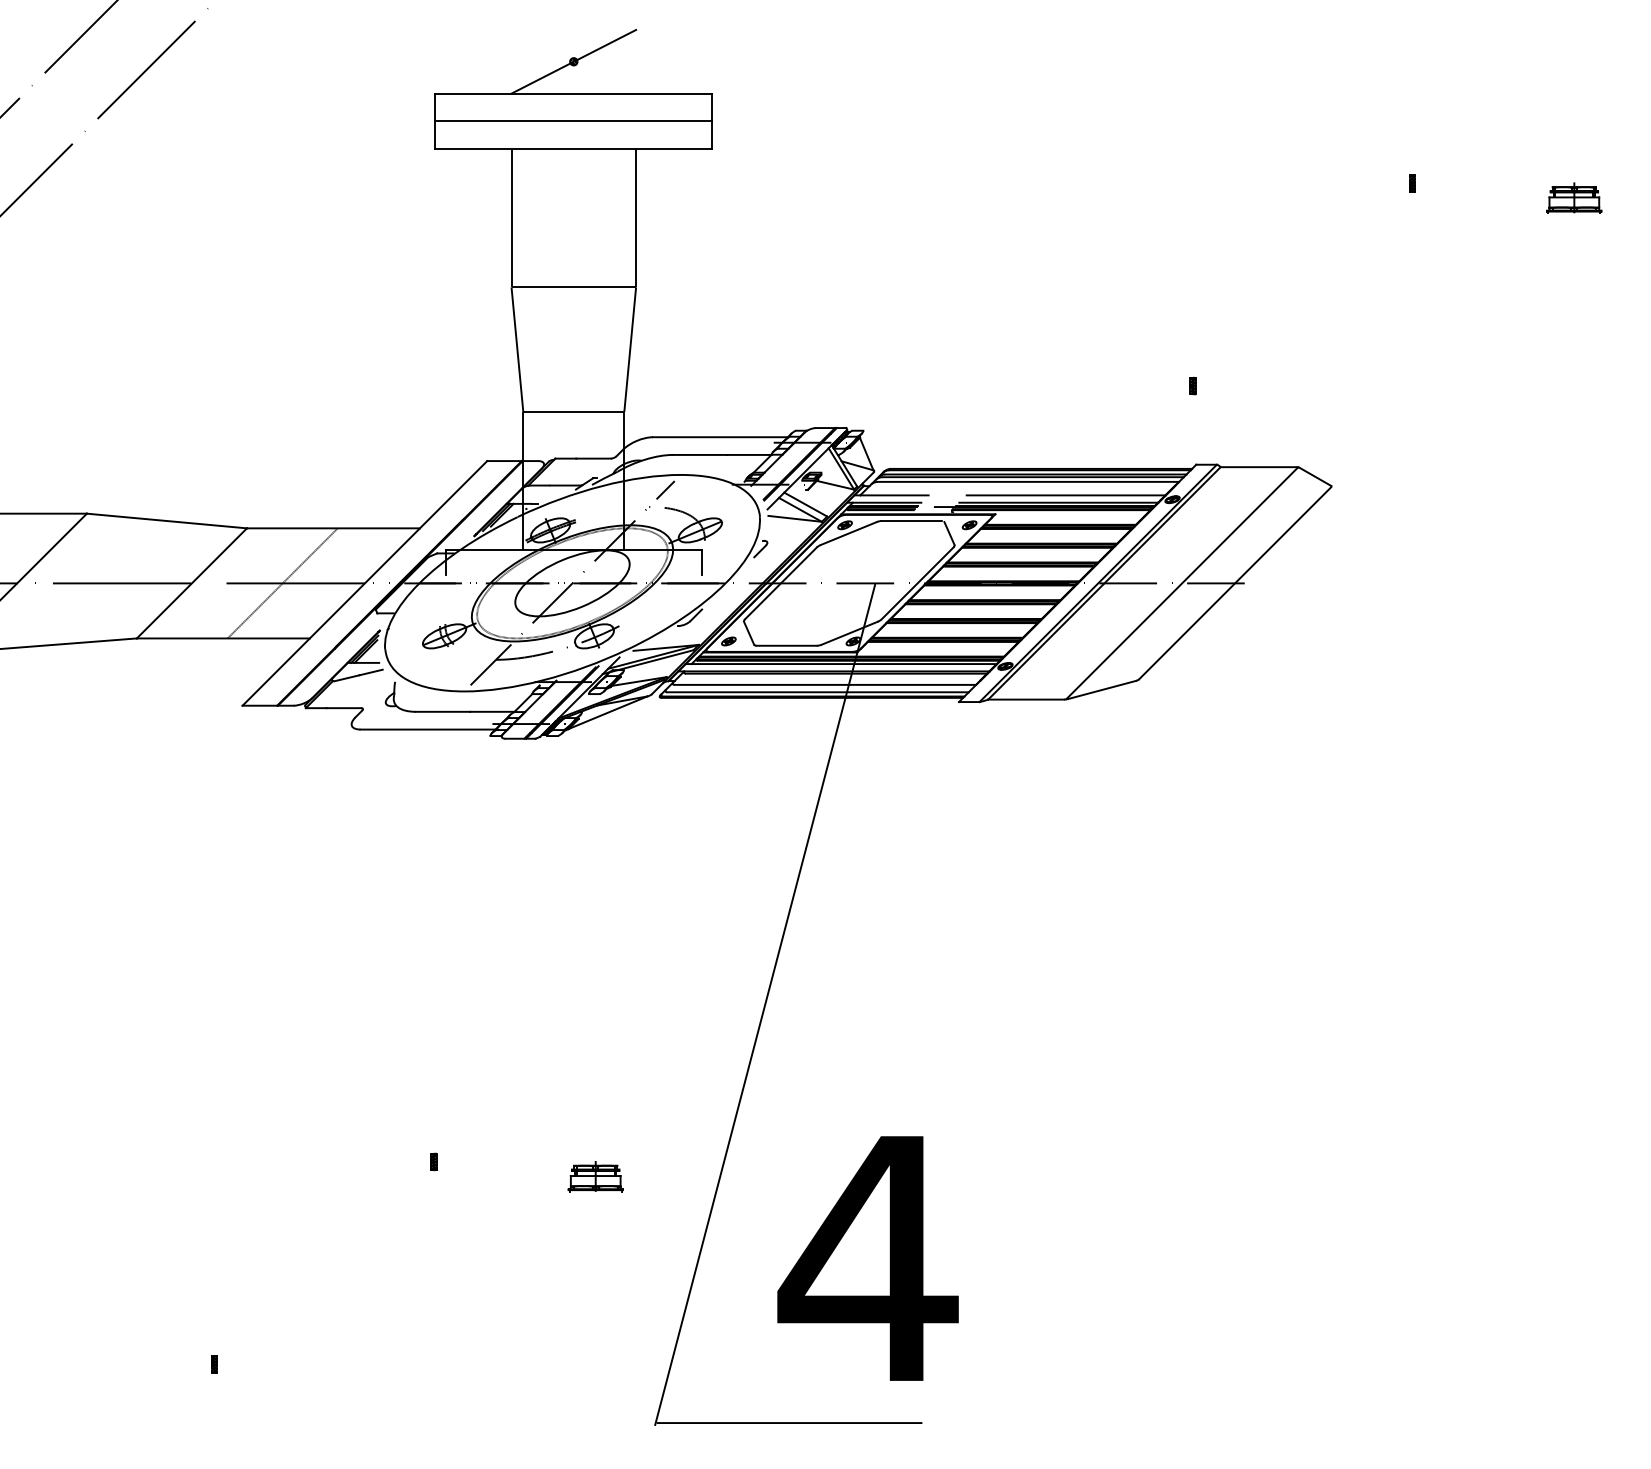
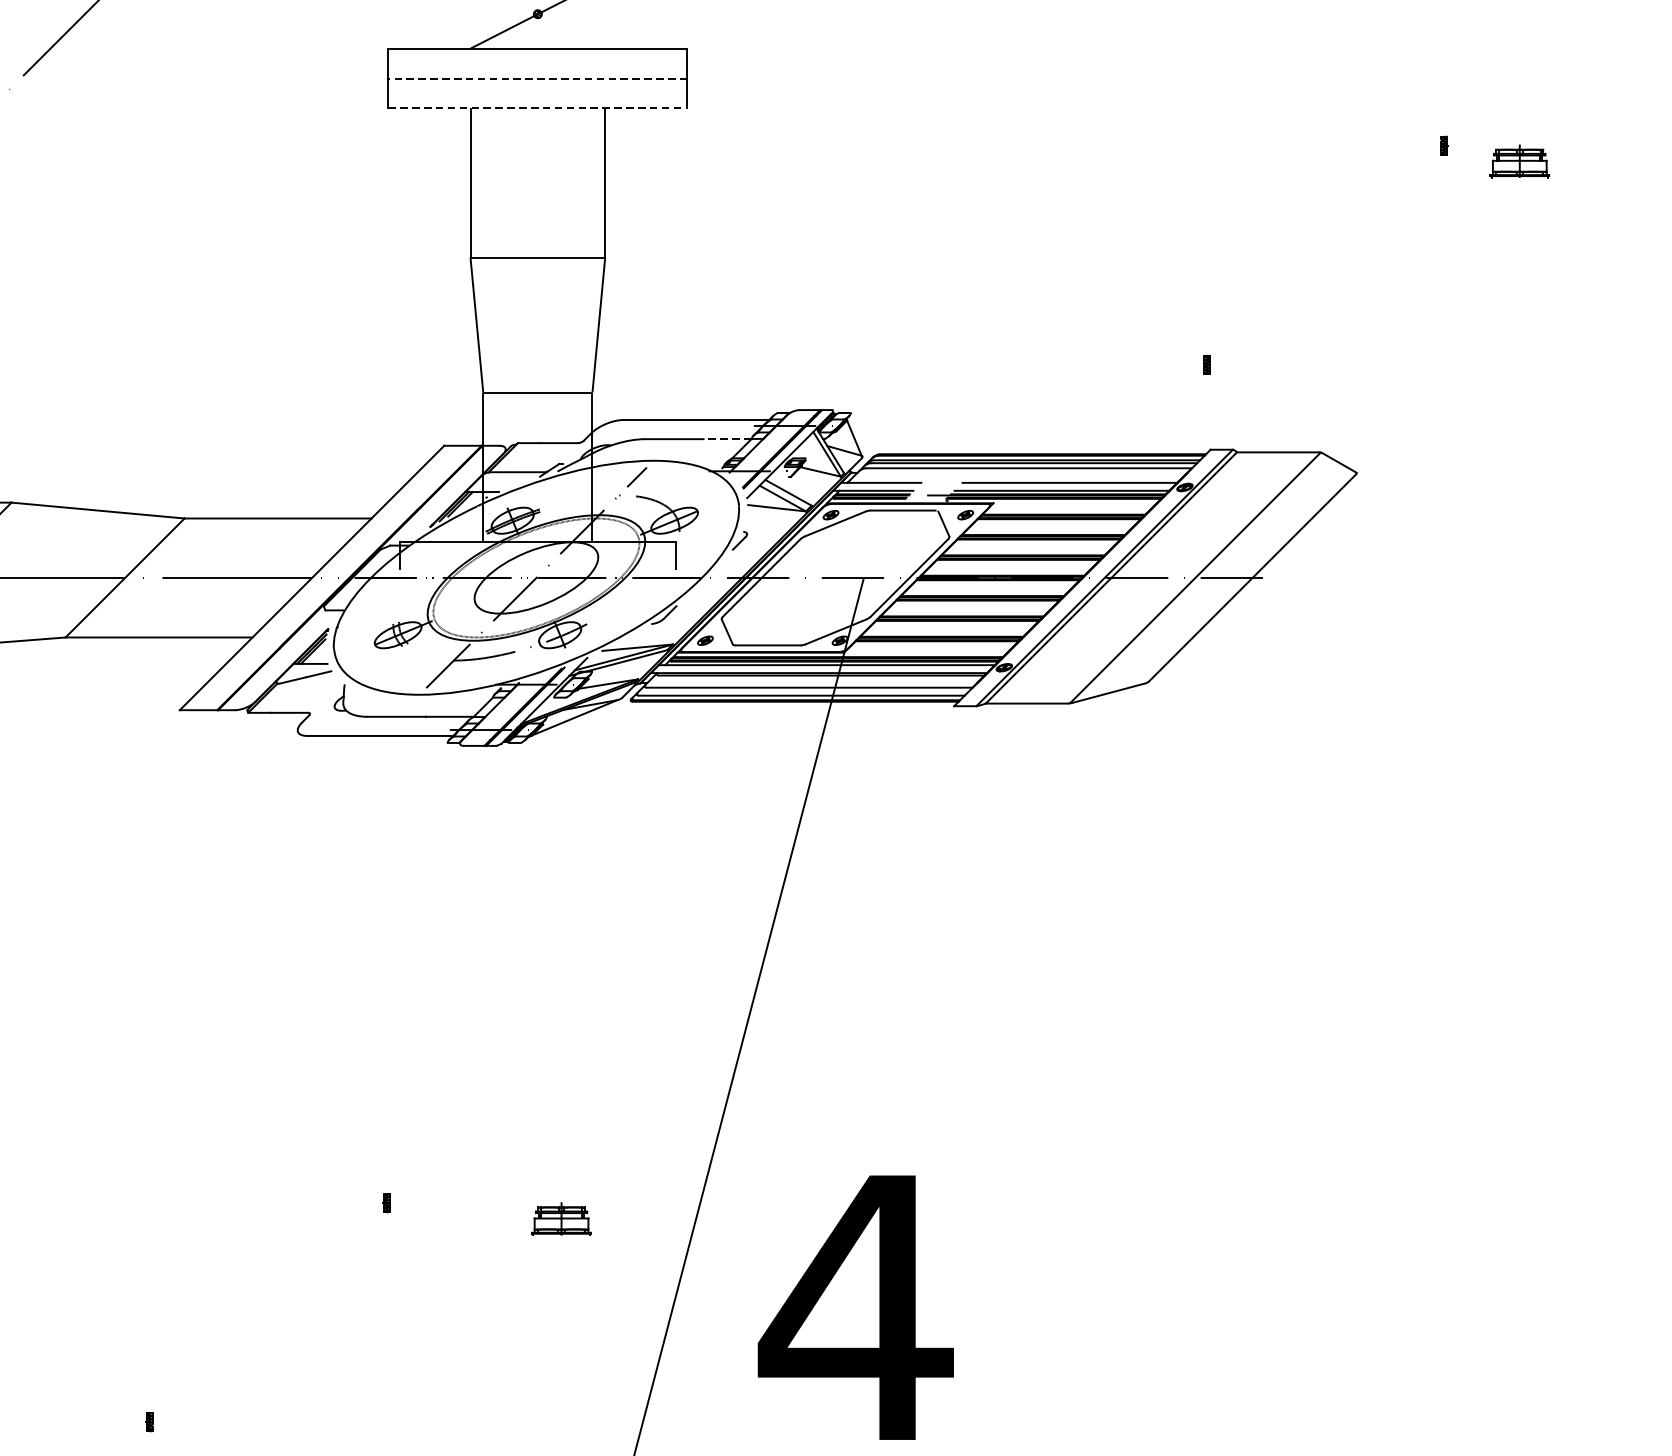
line: (573, 121) -> (537, 78), solid -> dashed
line: (574, 148) -> (538, 107), solid -> dashed
part: (1574, 197) -> (1519, 160), moved
line: (748, 454) -> (726, 438), solid -> dashed
line: (282, 583) -> (223, 578), removed

